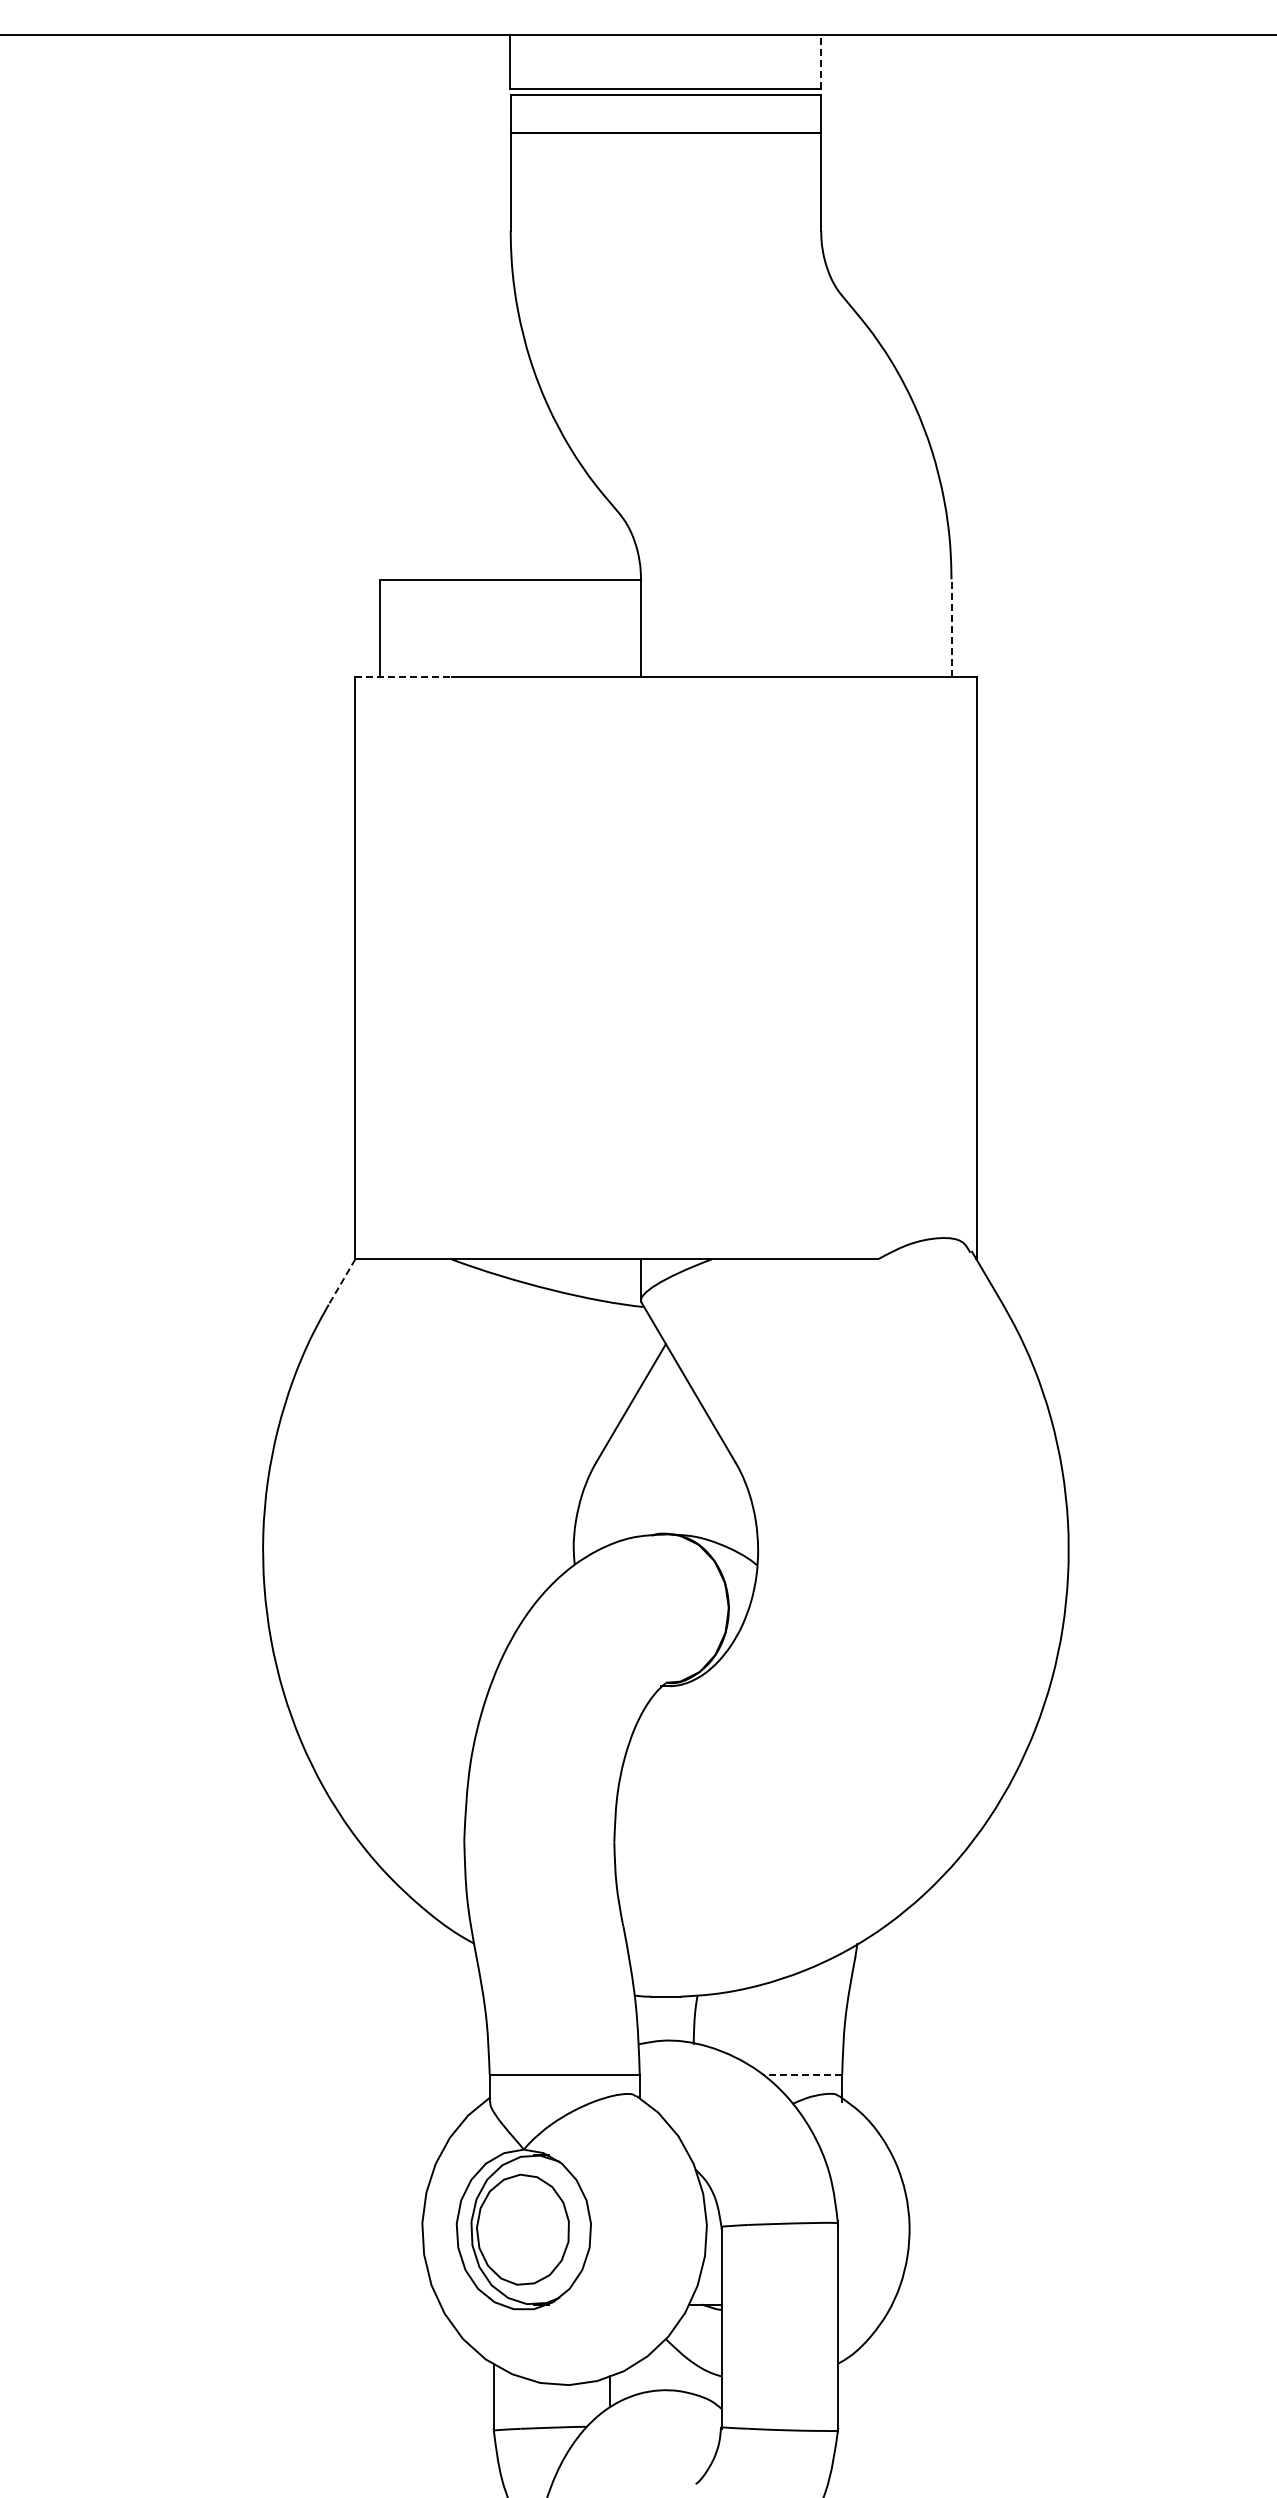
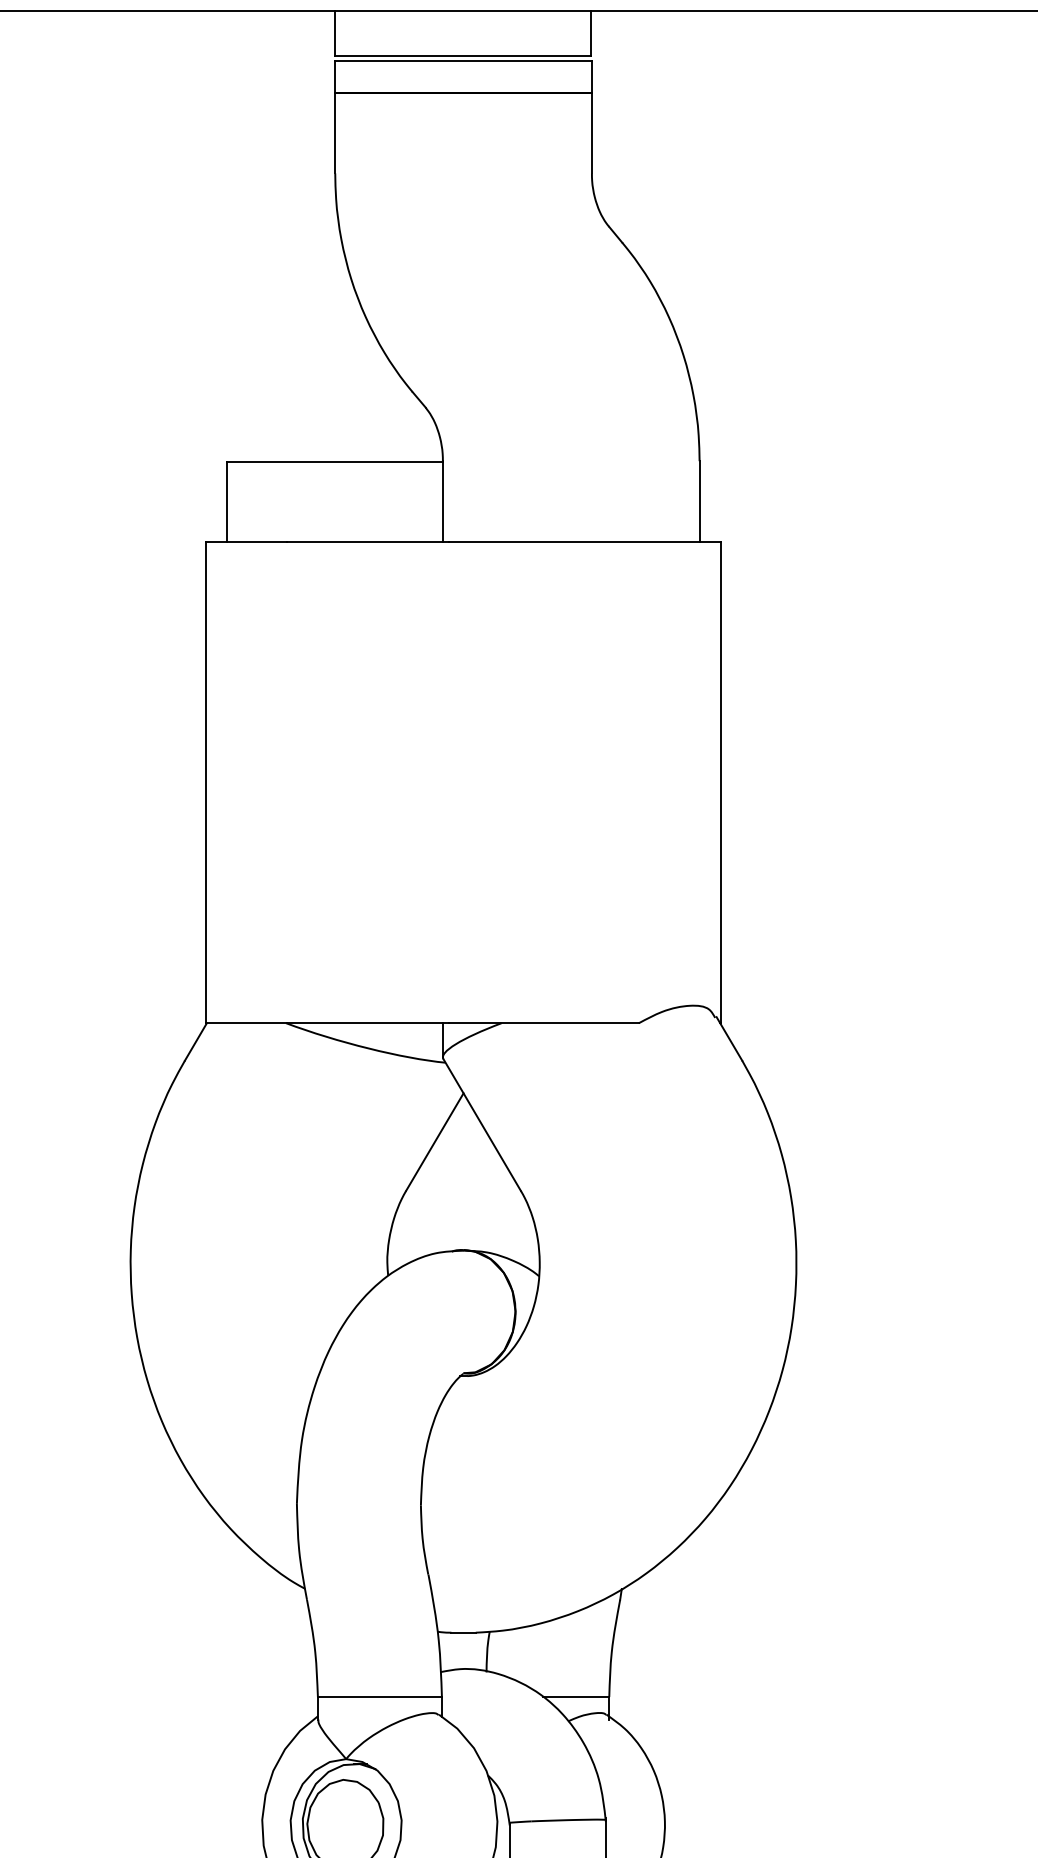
line: (820, 61) -> (591, 33), dashed -> solid
line: (951, 628) -> (699, 501), dashed -> solid
line: (403, 676) -> (246, 541), dashed -> solid
line: (341, 1282) -> (195, 1042), dashed -> solid
line: (802, 2074) -> (576, 1697), dashed -> solid

